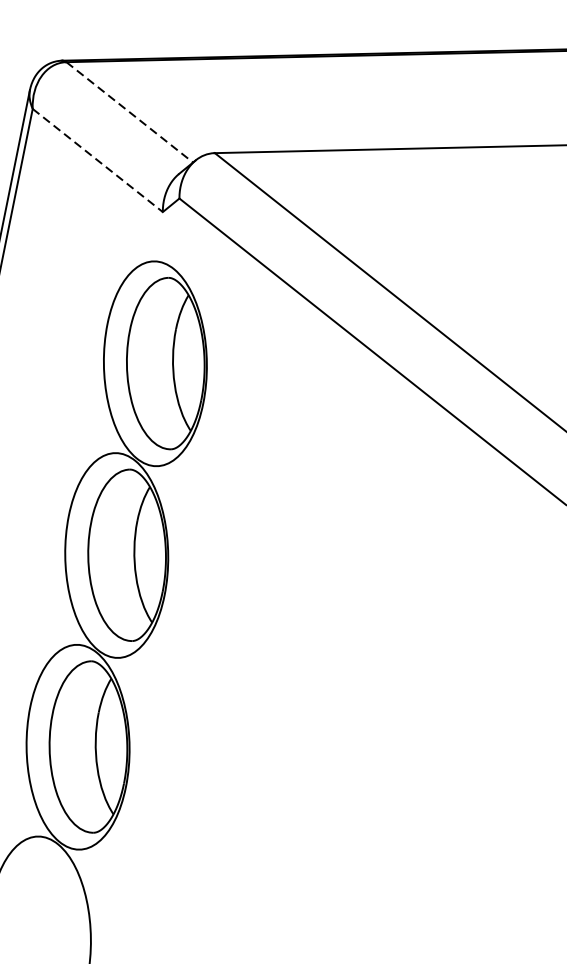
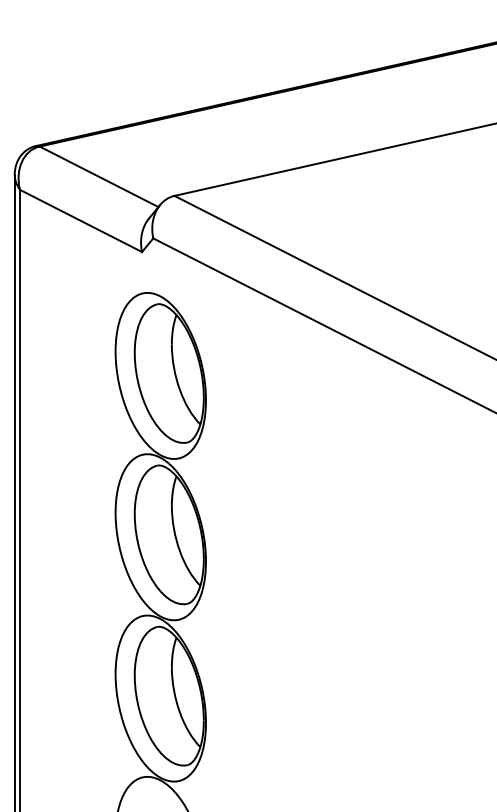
line: (130, 112) -> (99, 176), dashed -> solid
line: (98, 161) -> (81, 221), dashed -> solid

